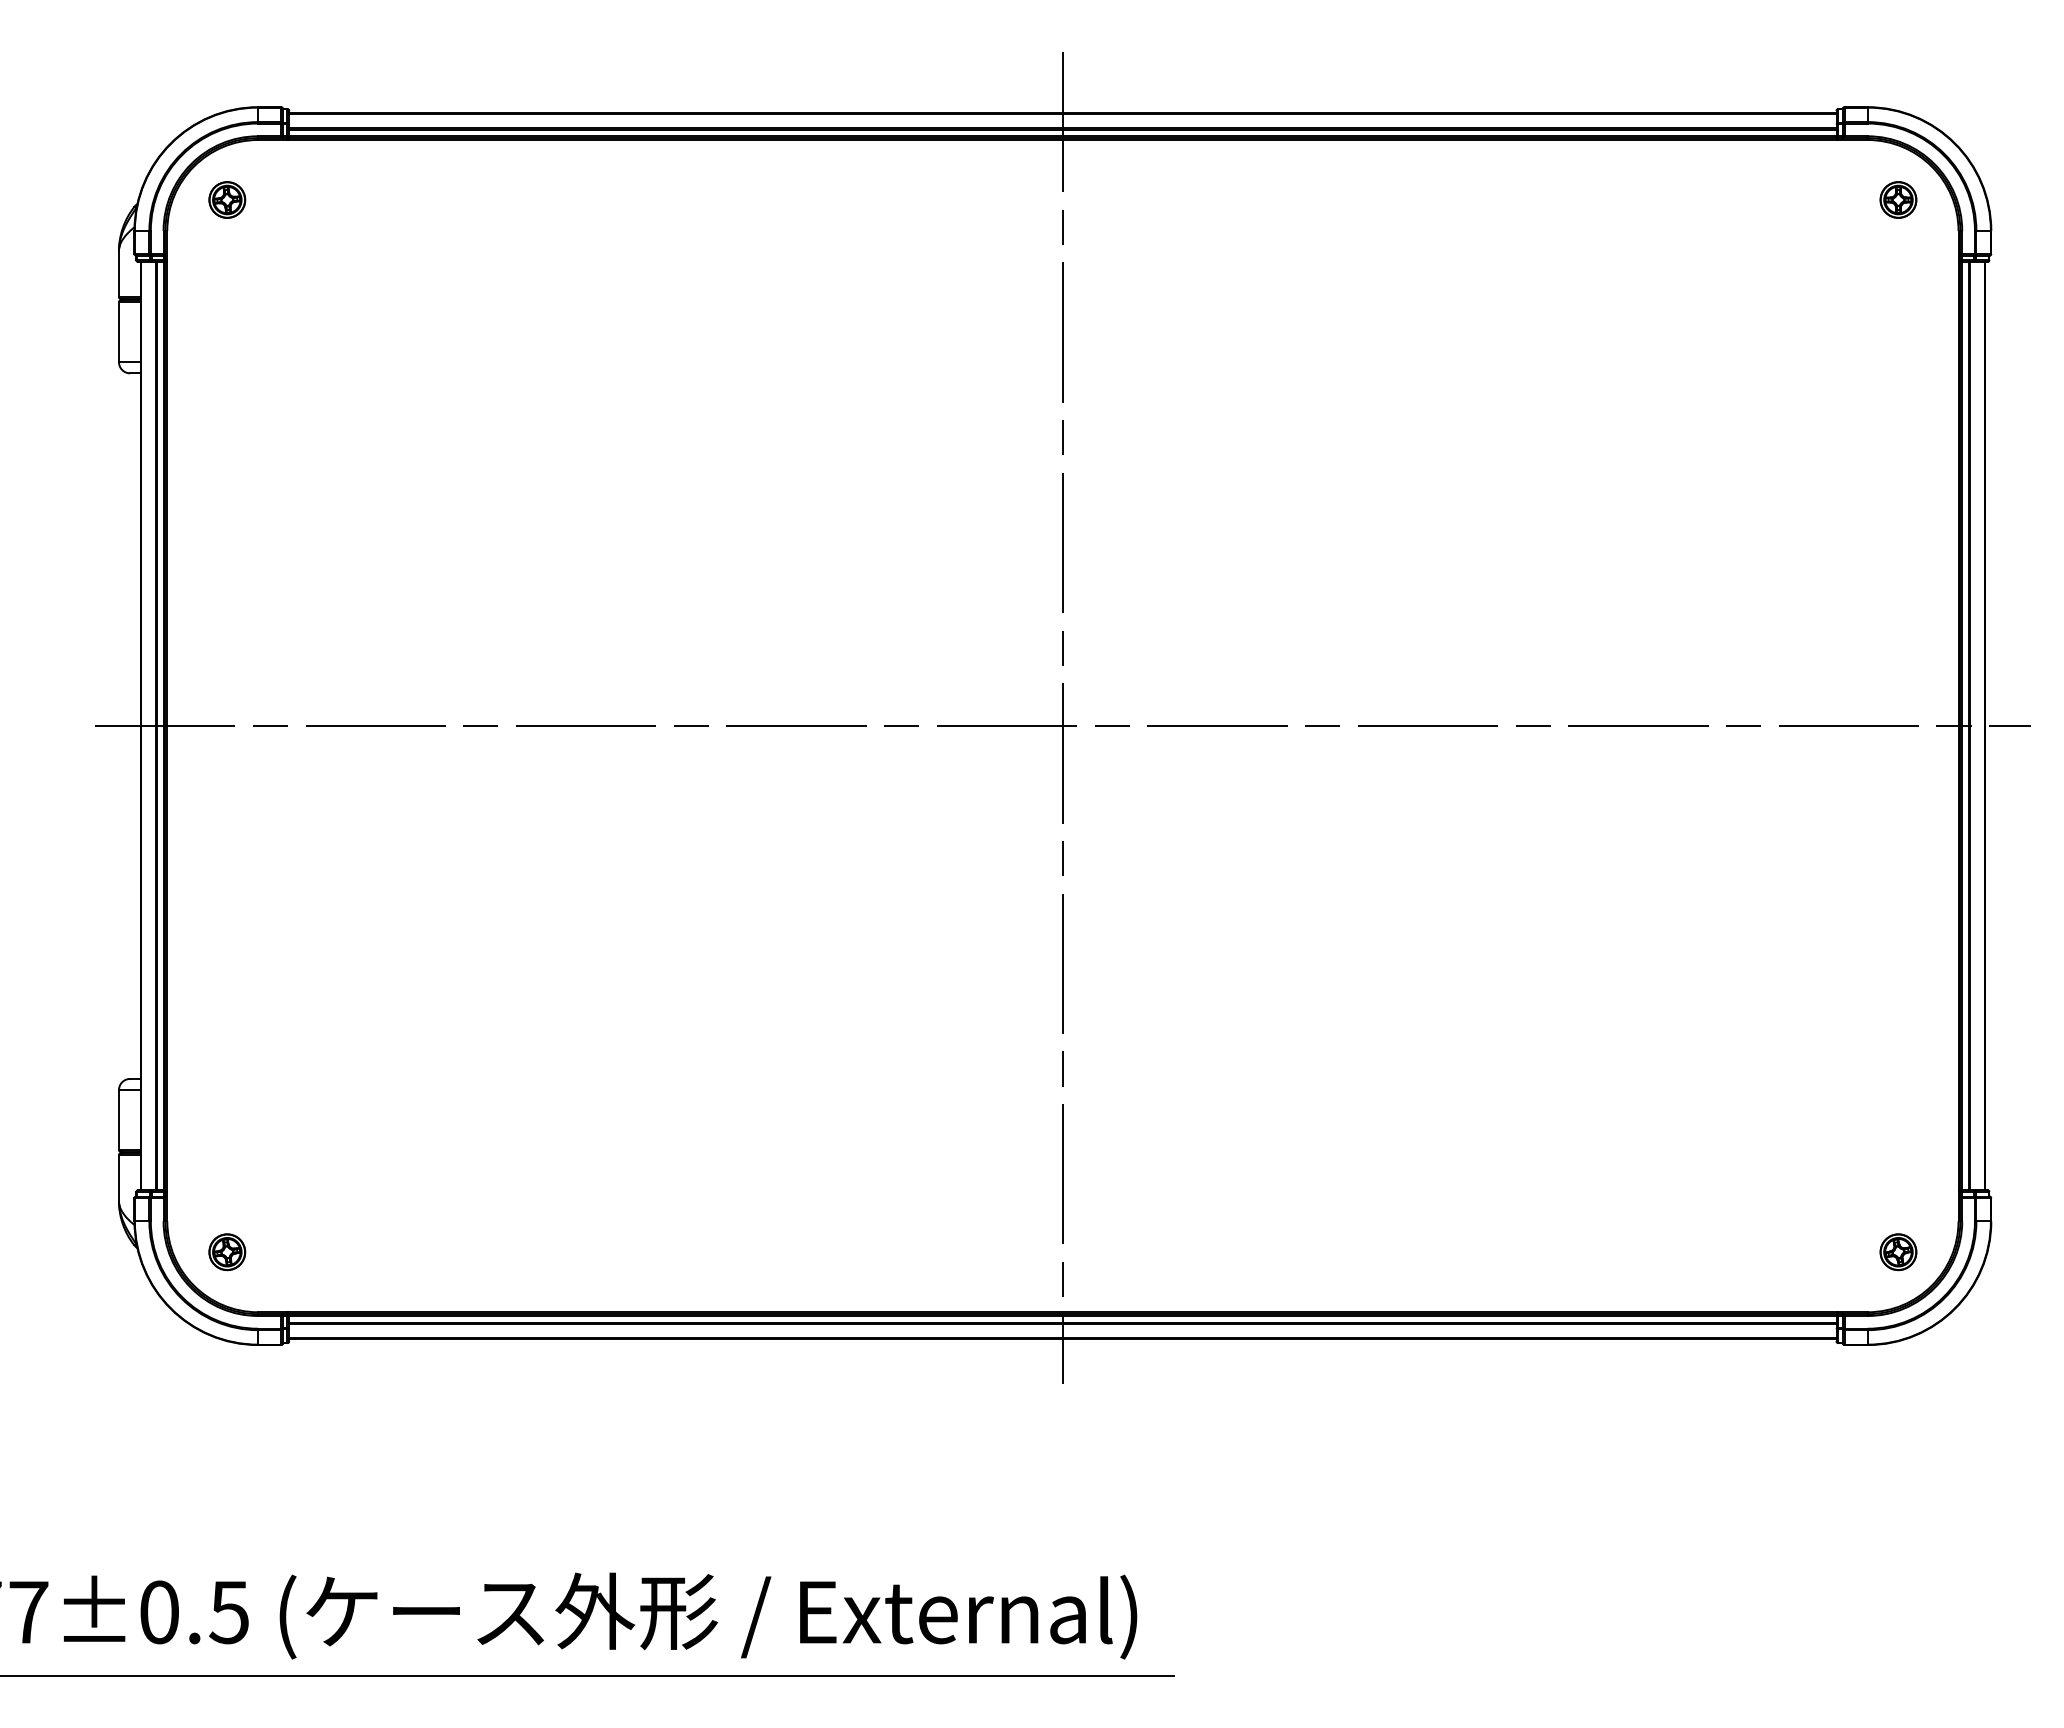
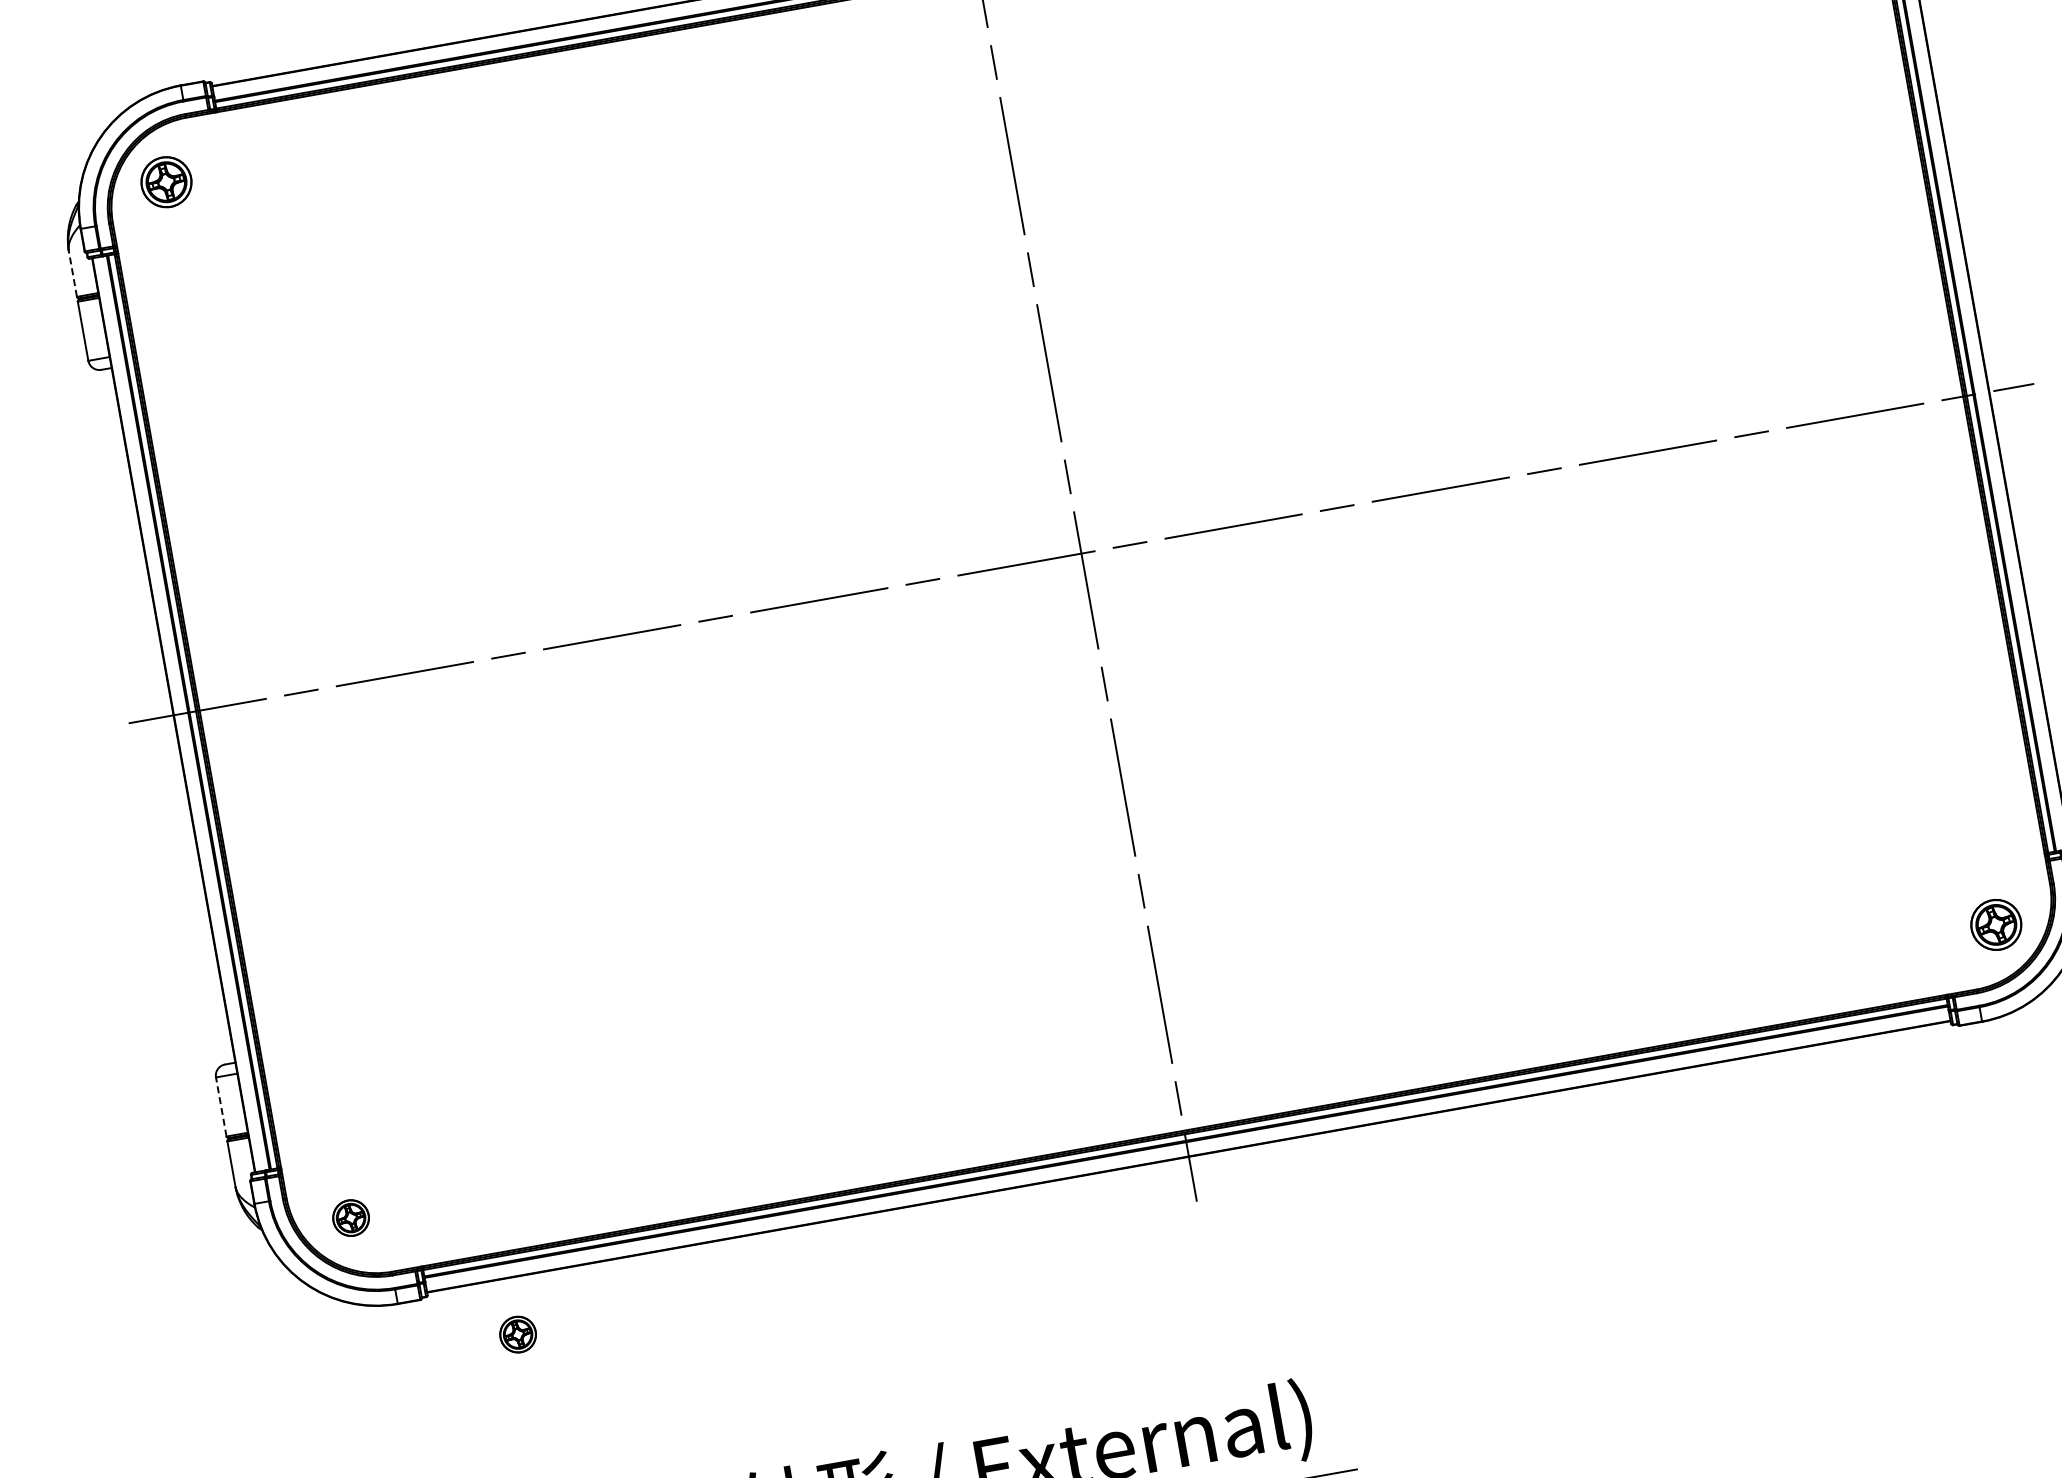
part: (227, 199) -> (166, 181), size x1.4
line: (119, 273) -> (73, 273), solid -> dashed
line: (119, 1119) -> (221, 1106), solid -> dashed
part: (1898, 1252) -> (1996, 925), size x1.4
part: (371, 1396) -> (518, 1334), added

